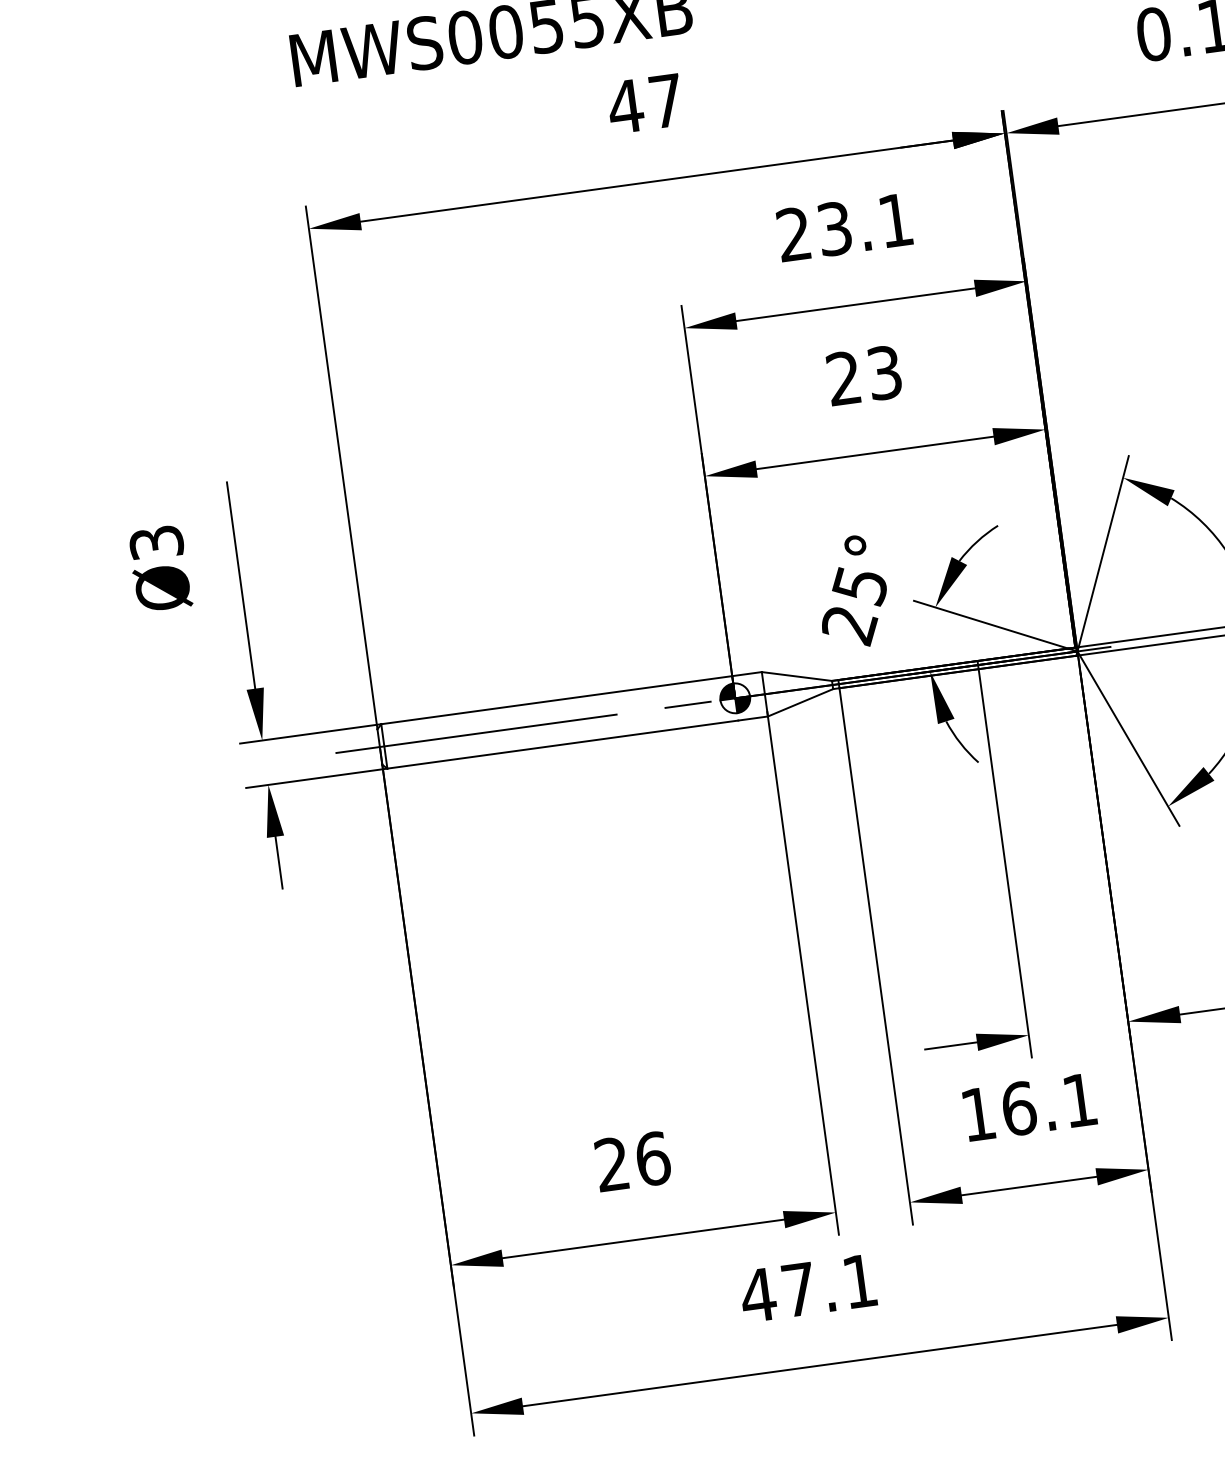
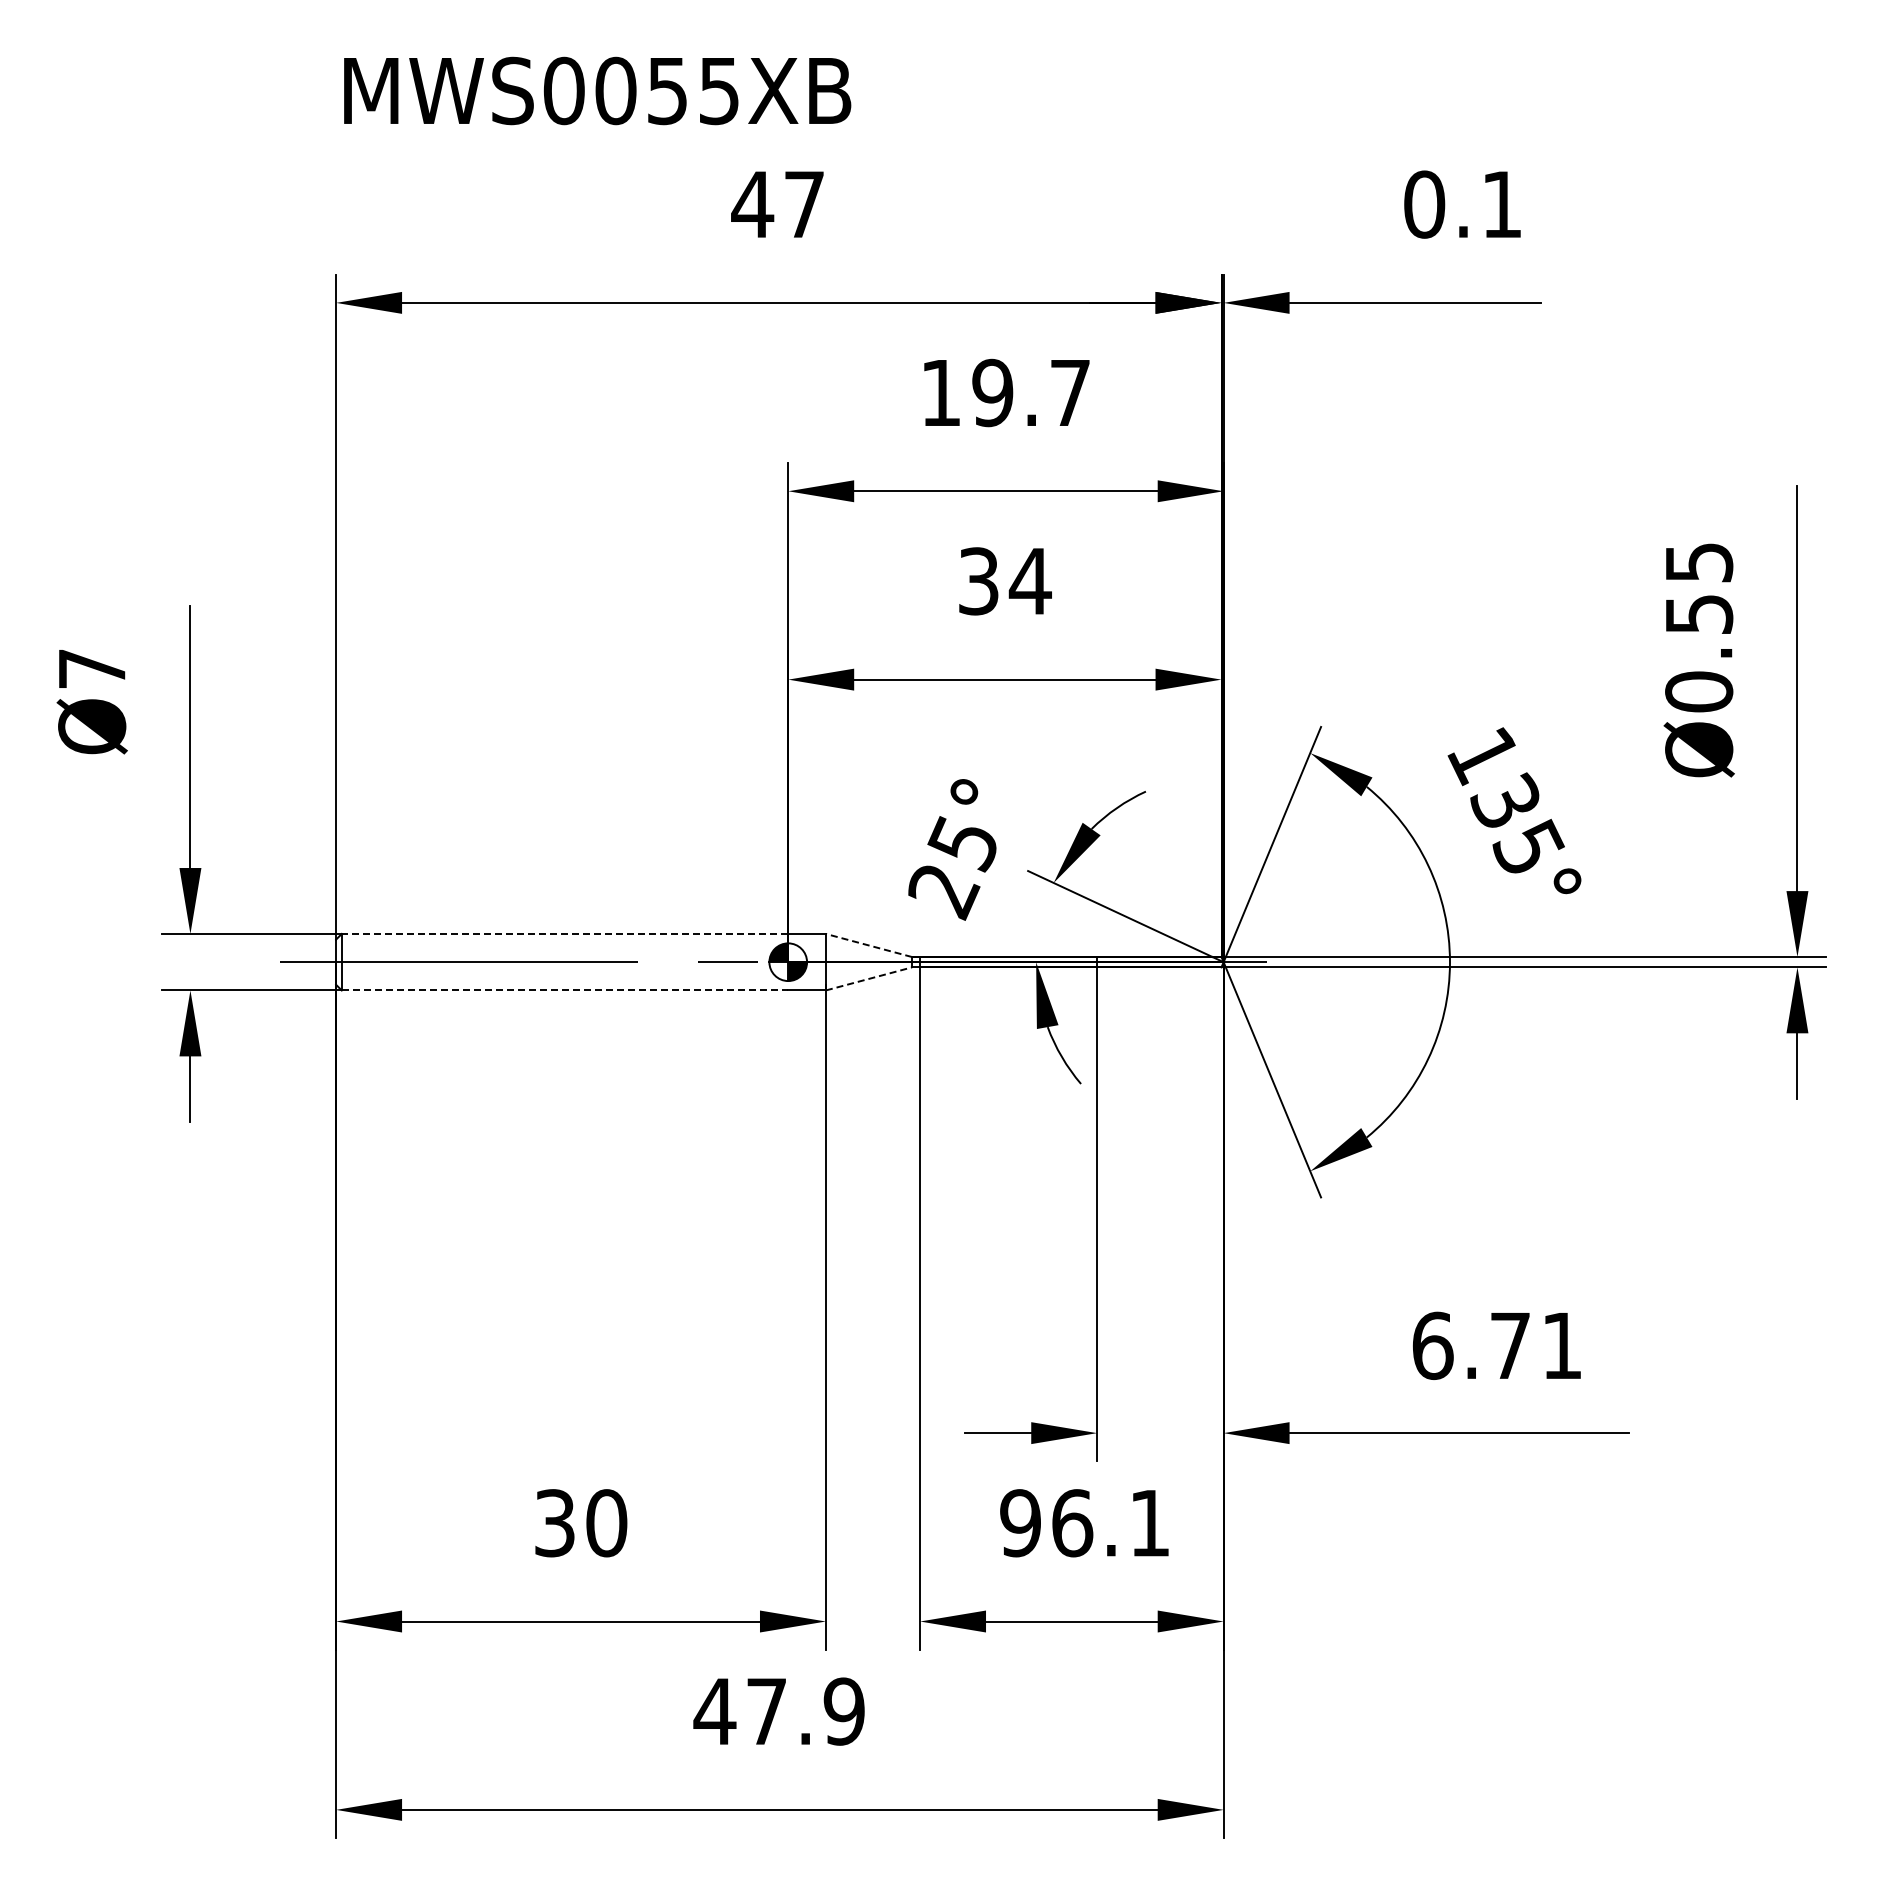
text: (844, 227) -> (1005, 392), 23.1 -> 19.7
text: (865, 375) -> (1005, 581), 23 -> 34
text: (156, 542) -> (92, 668), Ø3 -> Ø7
line: (796, 676) -> (868, 945), solid -> dashed
line: (556, 699) -> (564, 933), solid -> dashed
line: (800, 702) -> (868, 978), solid -> dashed
line: (563, 744) -> (565, 990), solid -> dashed
text: (978, 1114) -> (1020, 1523), 16.1 -> 96.1
text: (633, 1161) -> (581, 1523), 26 -> 30
text: (859, 1281) -> (843, 1711), 47.1 -> 47.9

